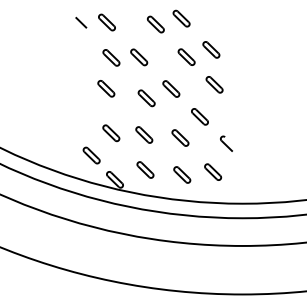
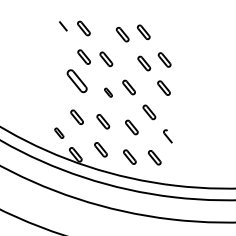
part: (106, 88) -> (77, 81), size x1.6
part: (146, 98) -> (108, 92), size x0.6
part: (91, 155) -> (59, 133), size x0.7

